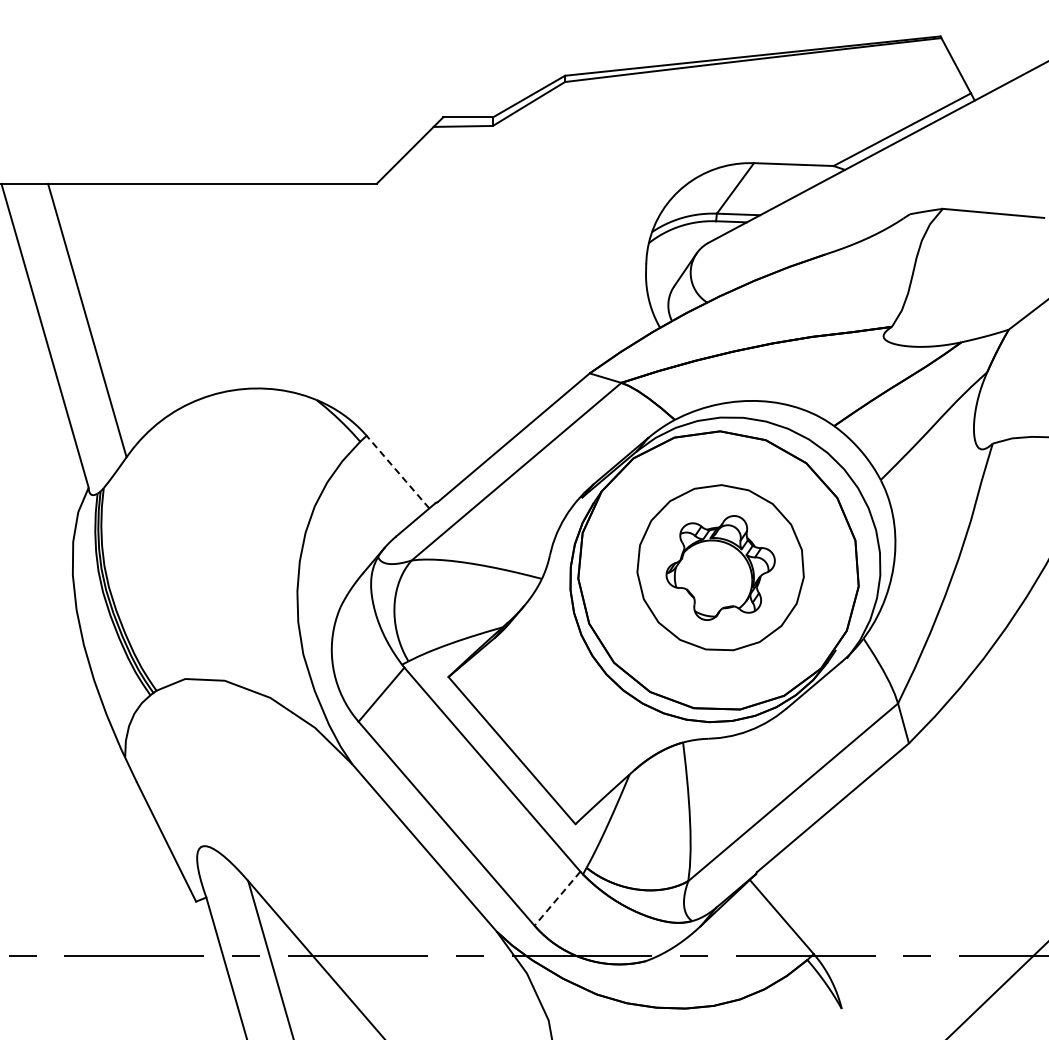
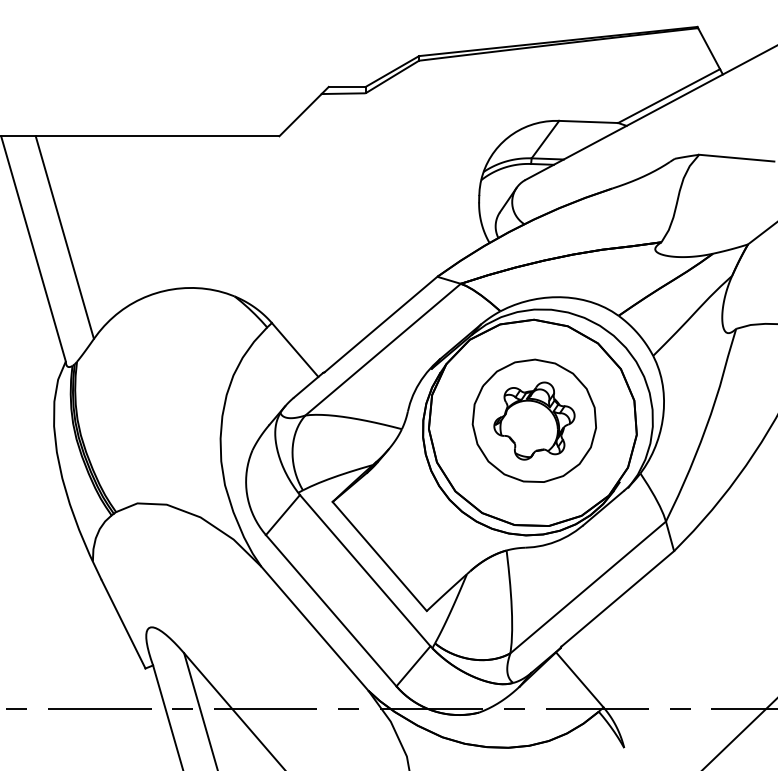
line: (397, 472) -> (294, 350), dashed -> solid
line: (557, 899) -> (413, 666), dashed -> solid

